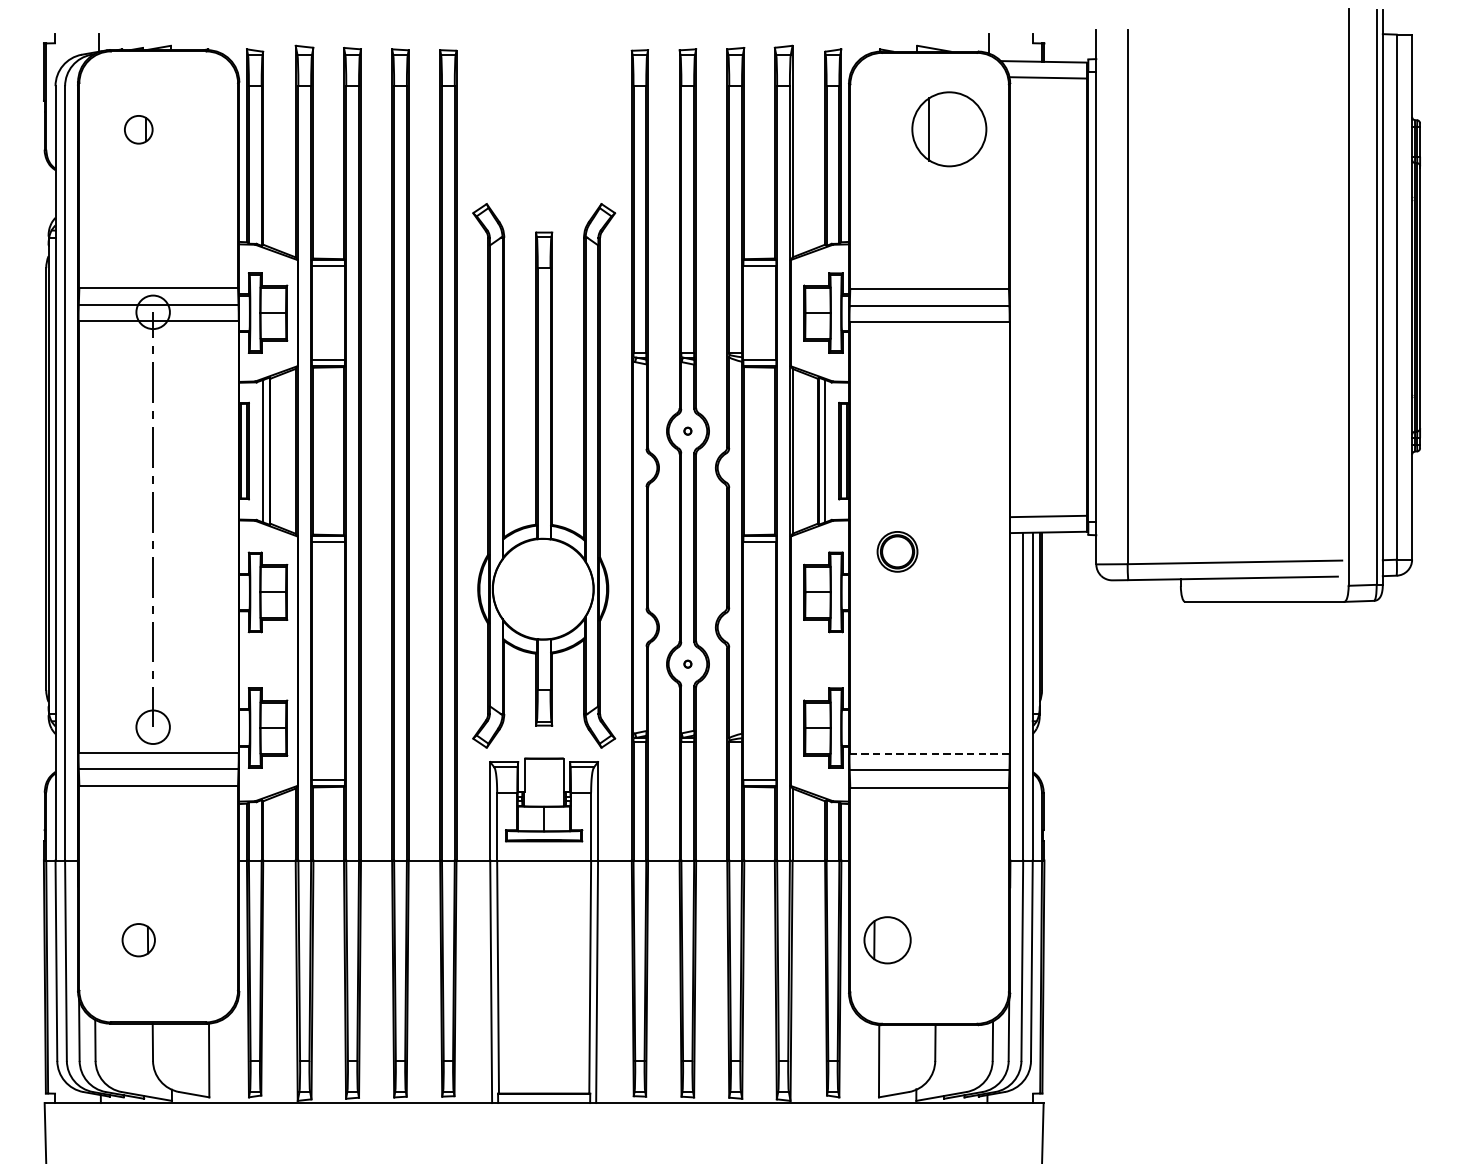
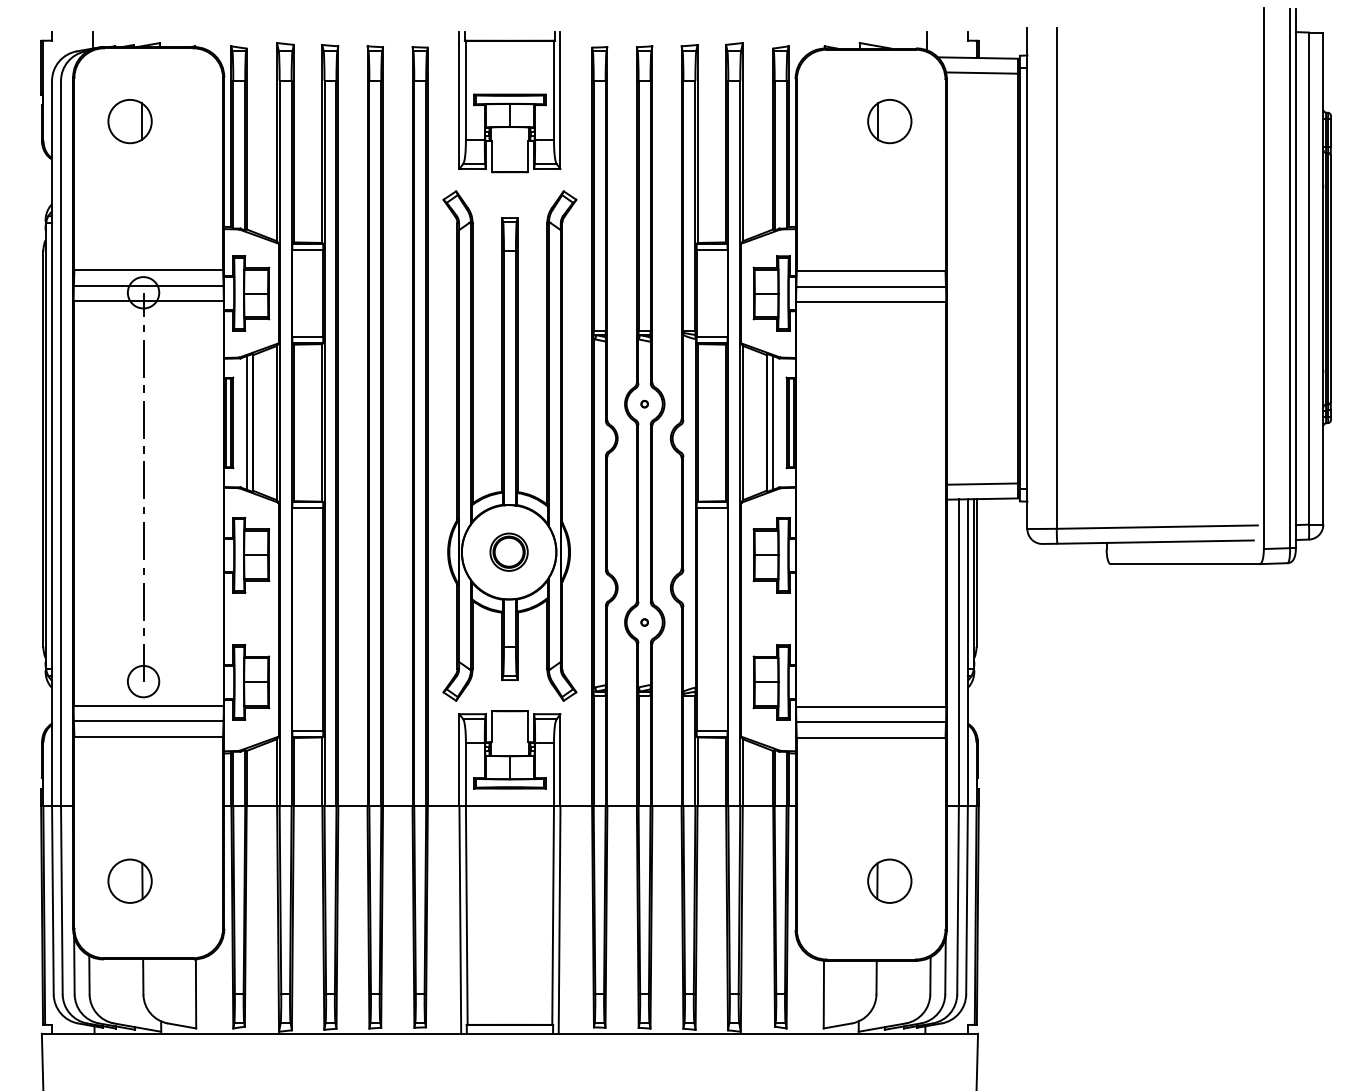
part: (543, 109) -> (509, 102), added
part: (138, 129) -> (129, 121), size x1.67
part: (949, 129) -> (889, 121), size x0.62
part: (896, 551) -> (508, 551), moved
line: (929, 754) -> (871, 707), dashed -> solid
part: (138, 939) -> (129, 880), size x1.43
part: (887, 939) -> (889, 880), moved

